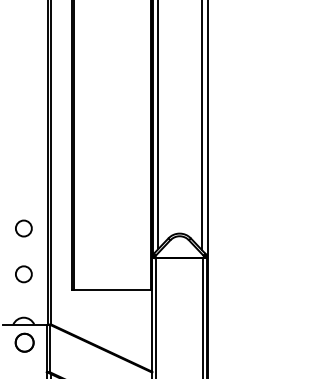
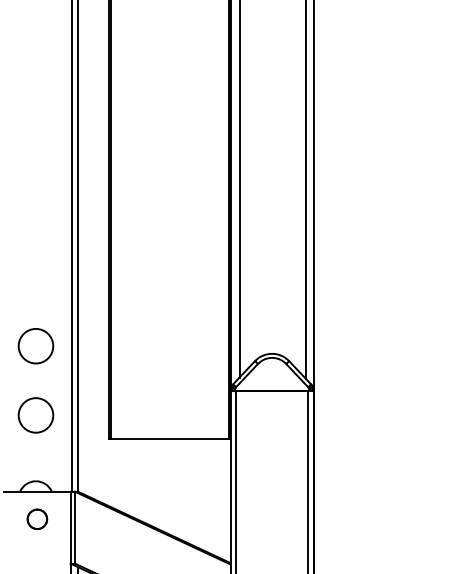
circle: (23, 228) -> (35, 346), size x1.43
circle: (23, 274) -> (35, 415), size x1.43
part: (24, 342) -> (36, 518), size x0.71

